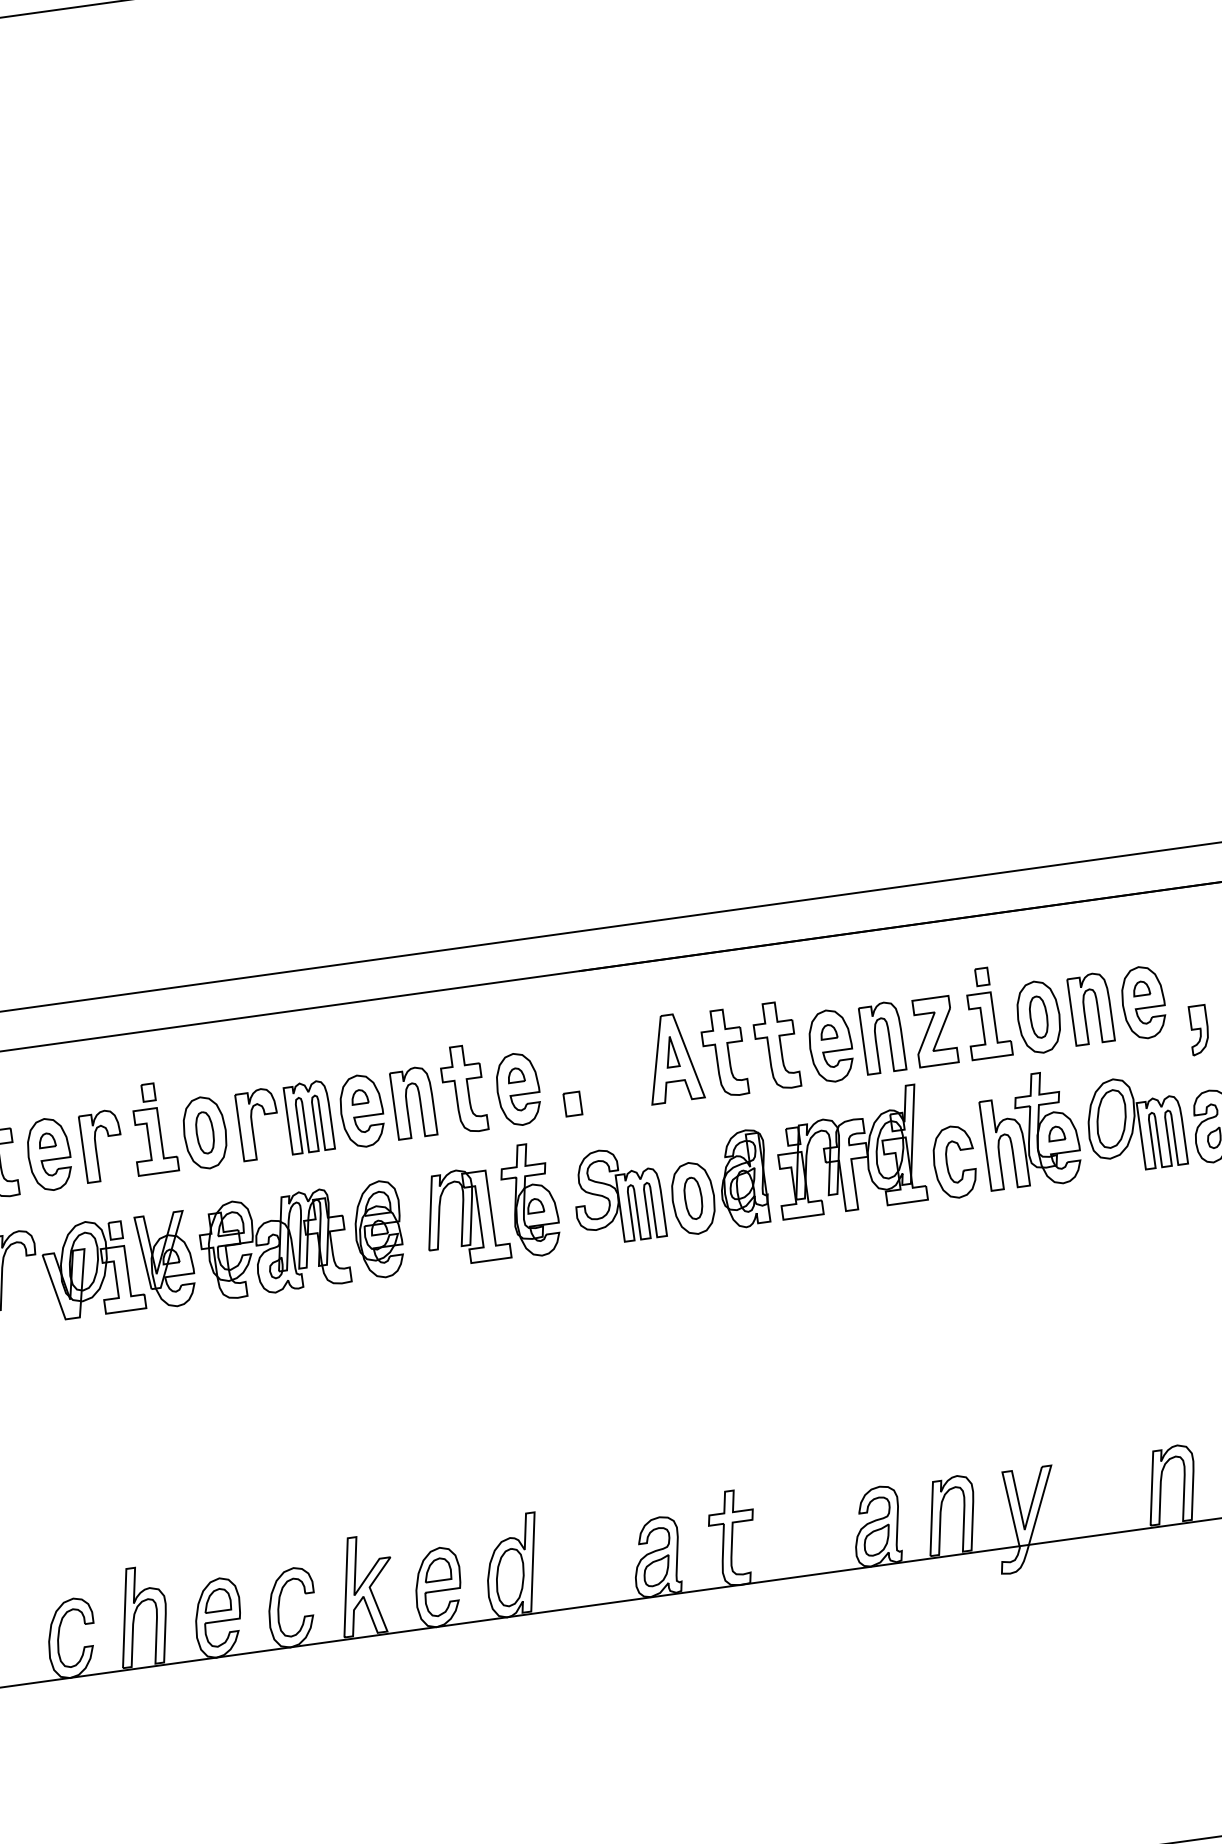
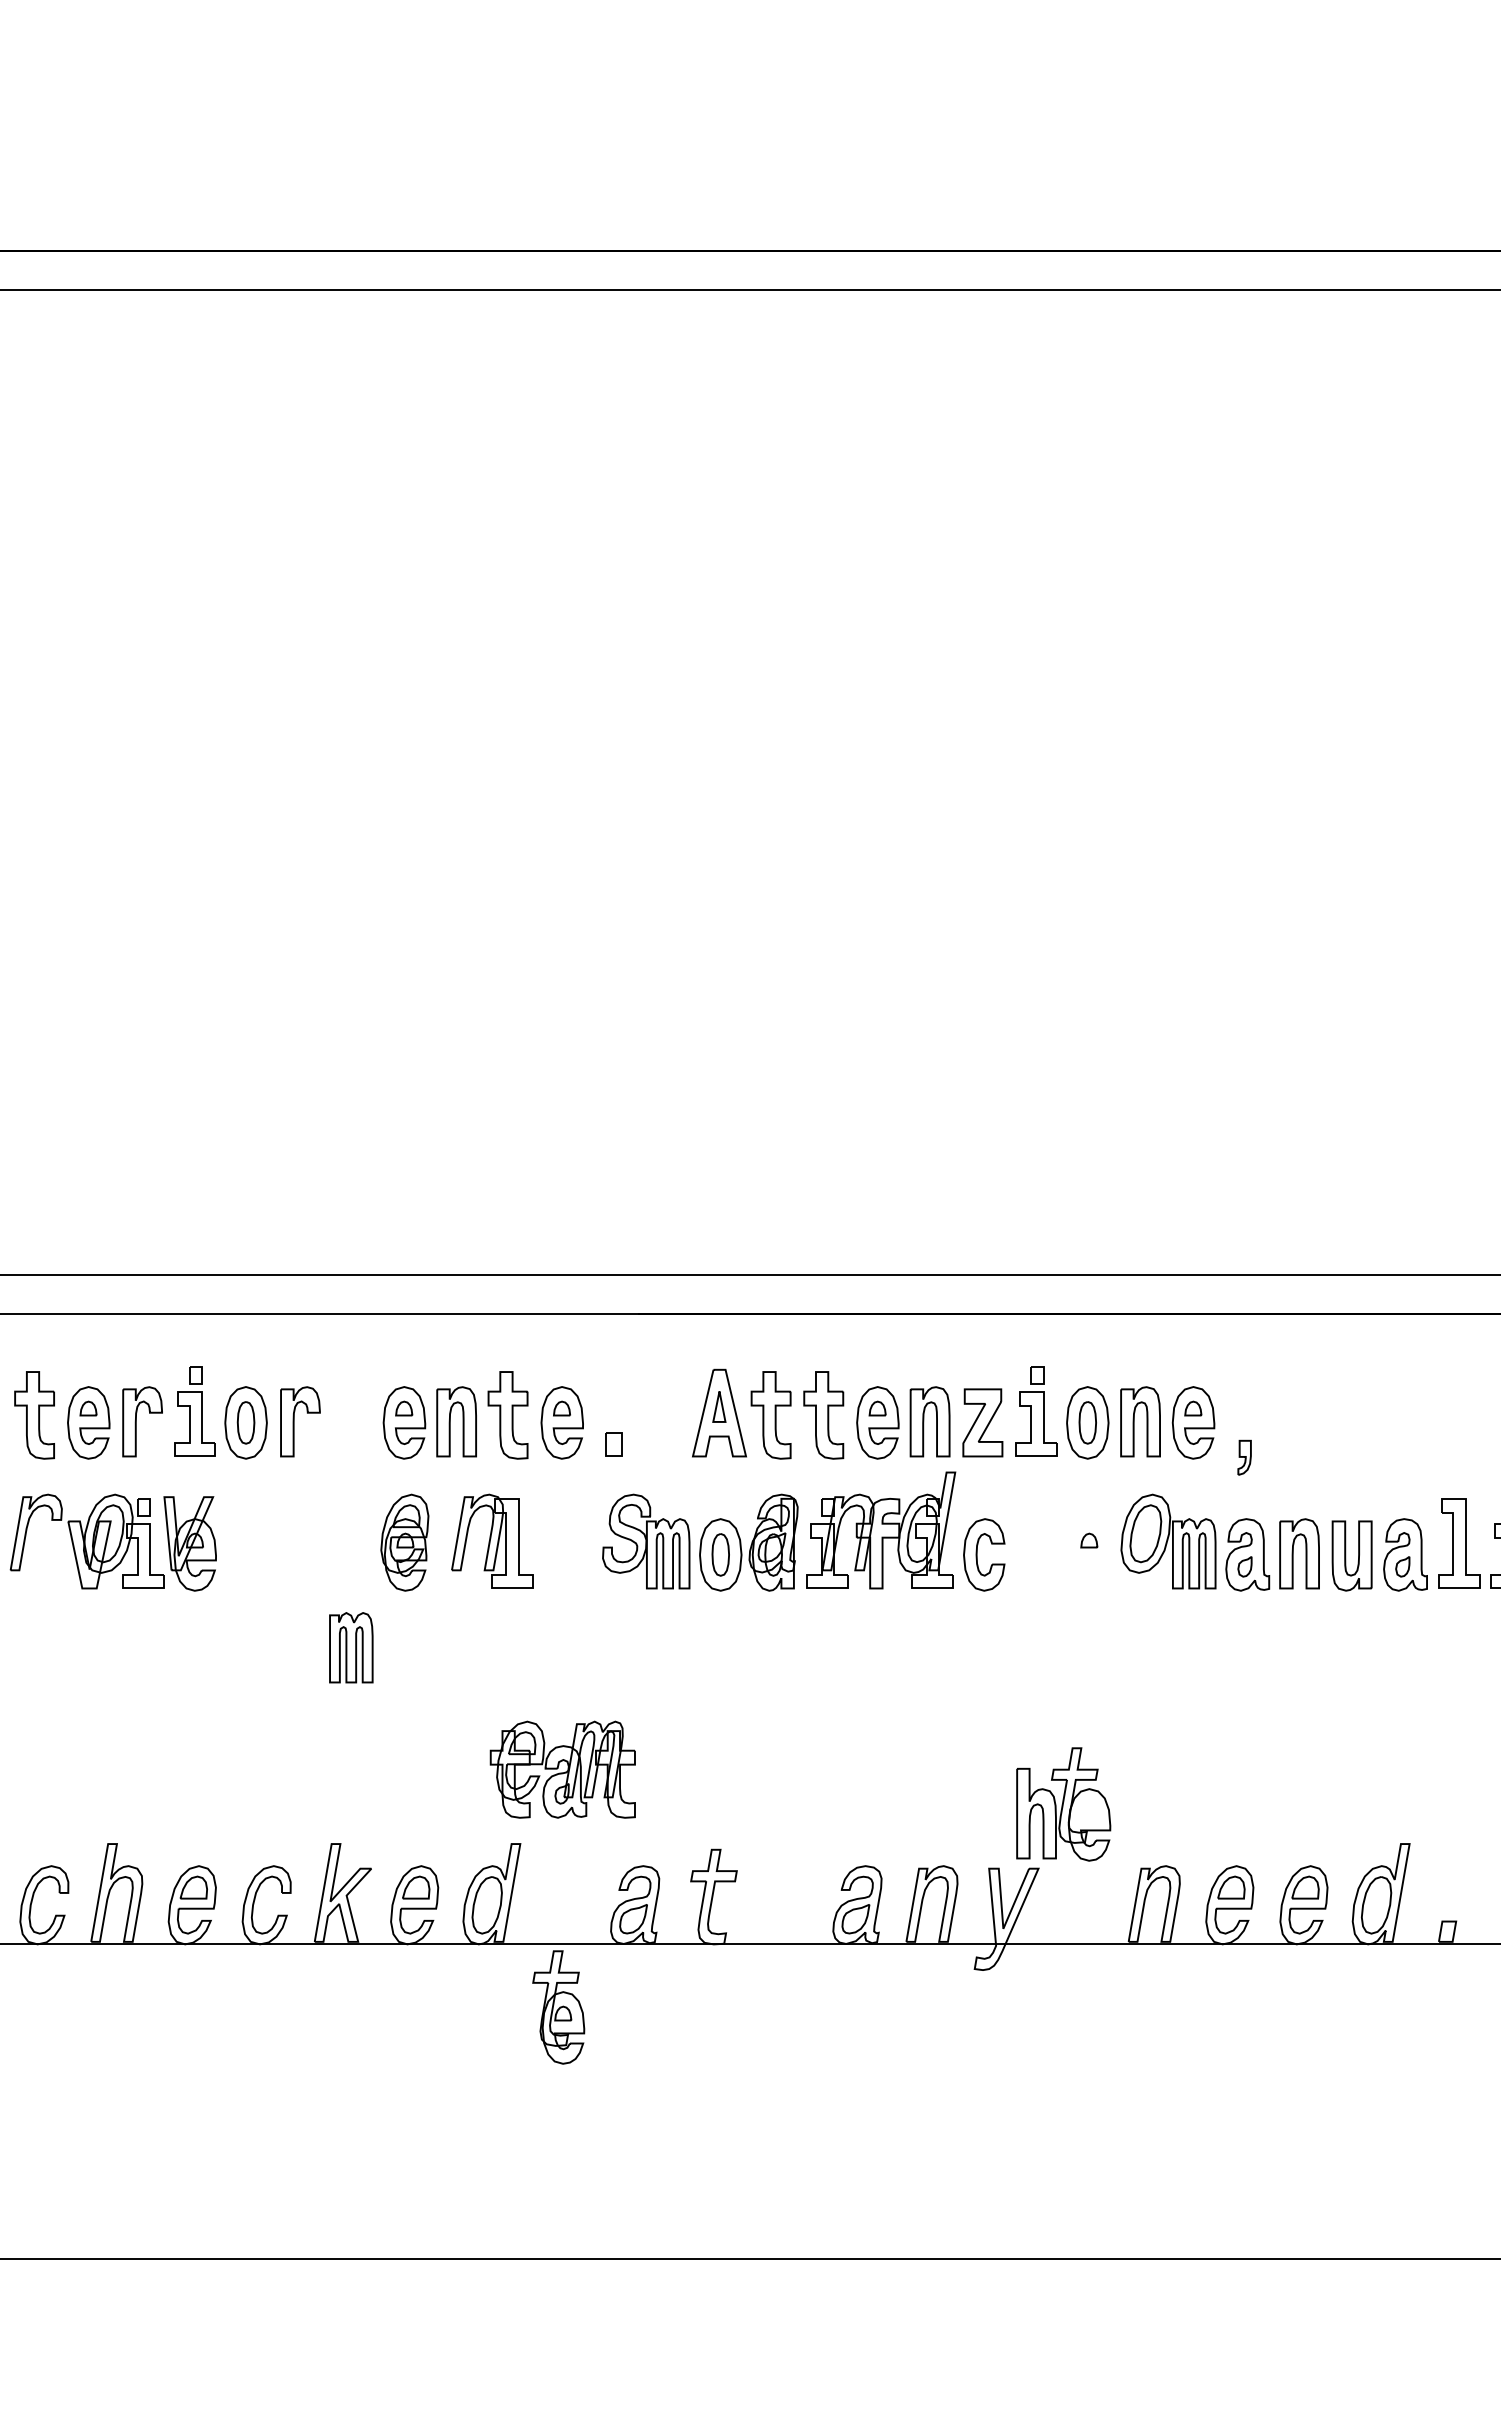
part: (1198, 1029) -> (1244, 1457), size x0.7
part: (309, 1117) -> (351, 1647), moved
part: (1030, 1131) -> (1063, 1804), moved
part: (529, 1200) -> (558, 2007), moved
part: (273, 1244) -> (562, 1769), moved

